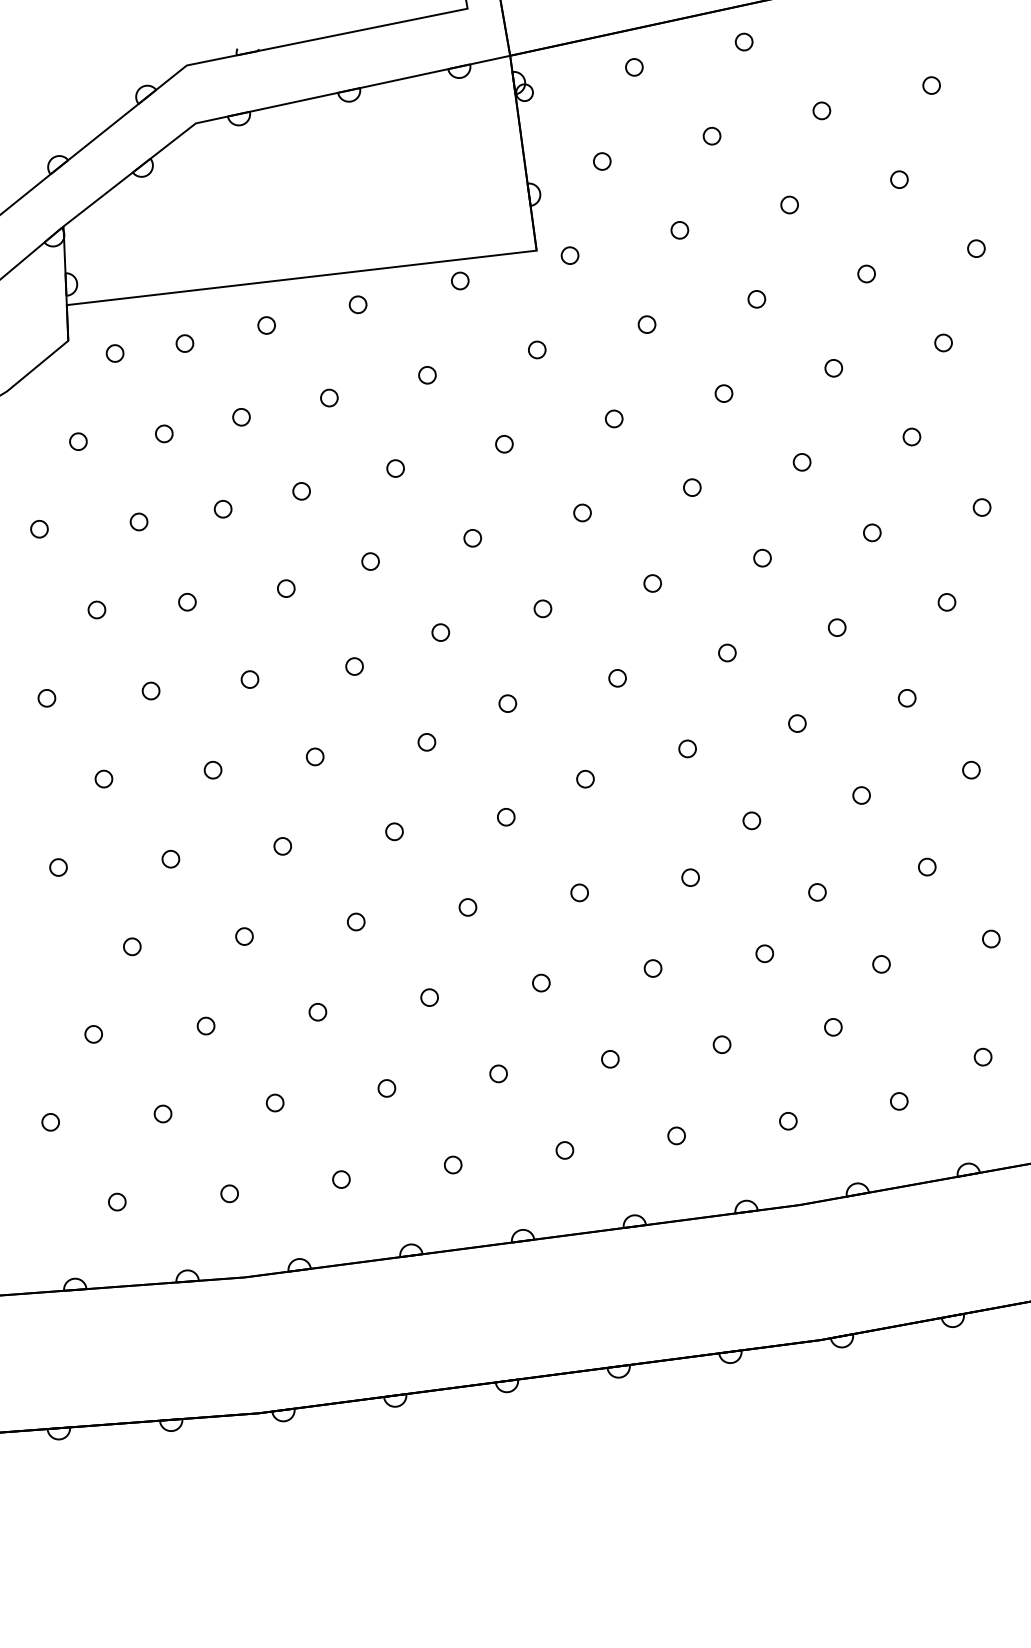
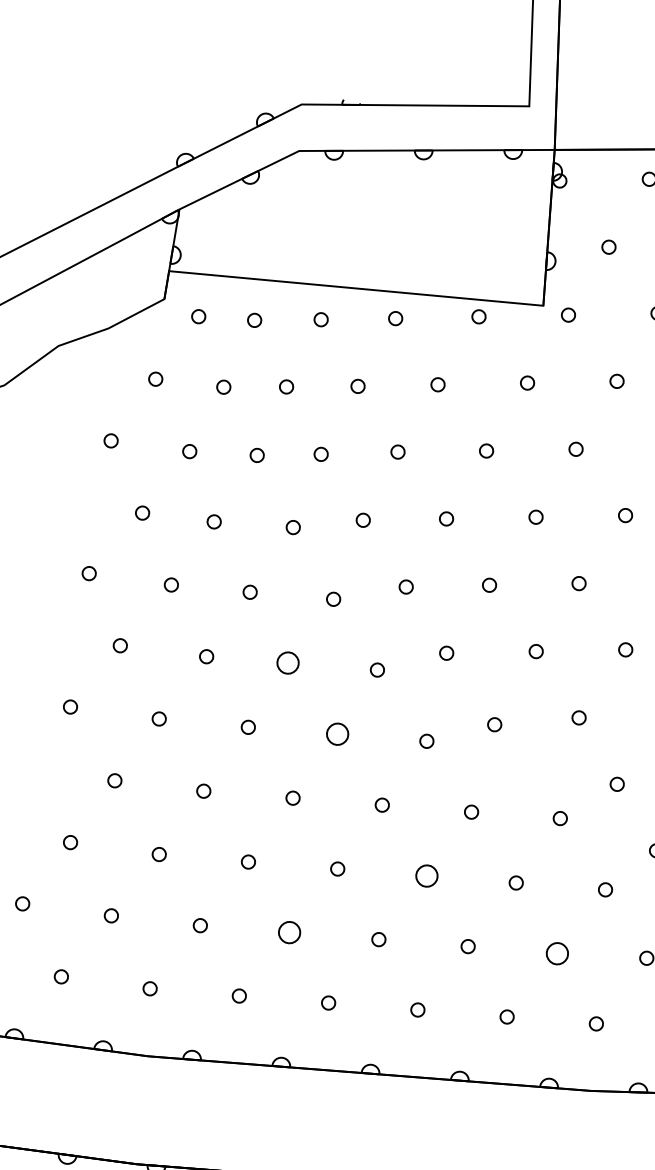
part: (315, 756) -> (288, 662), size x1.6
part: (394, 831) -> (337, 734), size x1.6
part: (541, 982) -> (427, 875), size x1.6
part: (721, 1044) -> (556, 953), size x1.6
part: (386, 1088) -> (289, 932), size x1.6

